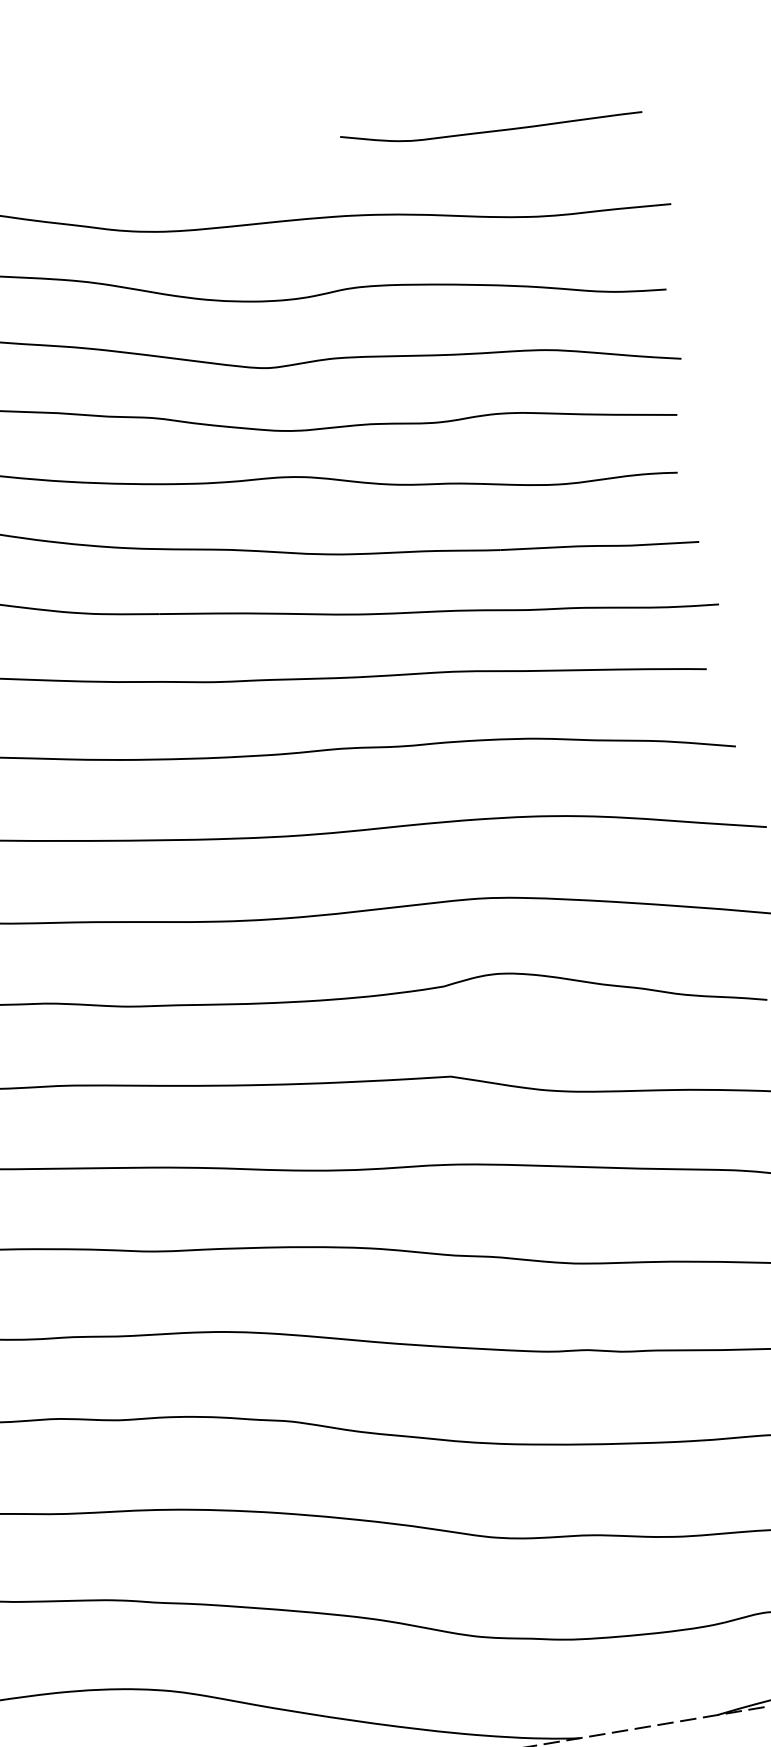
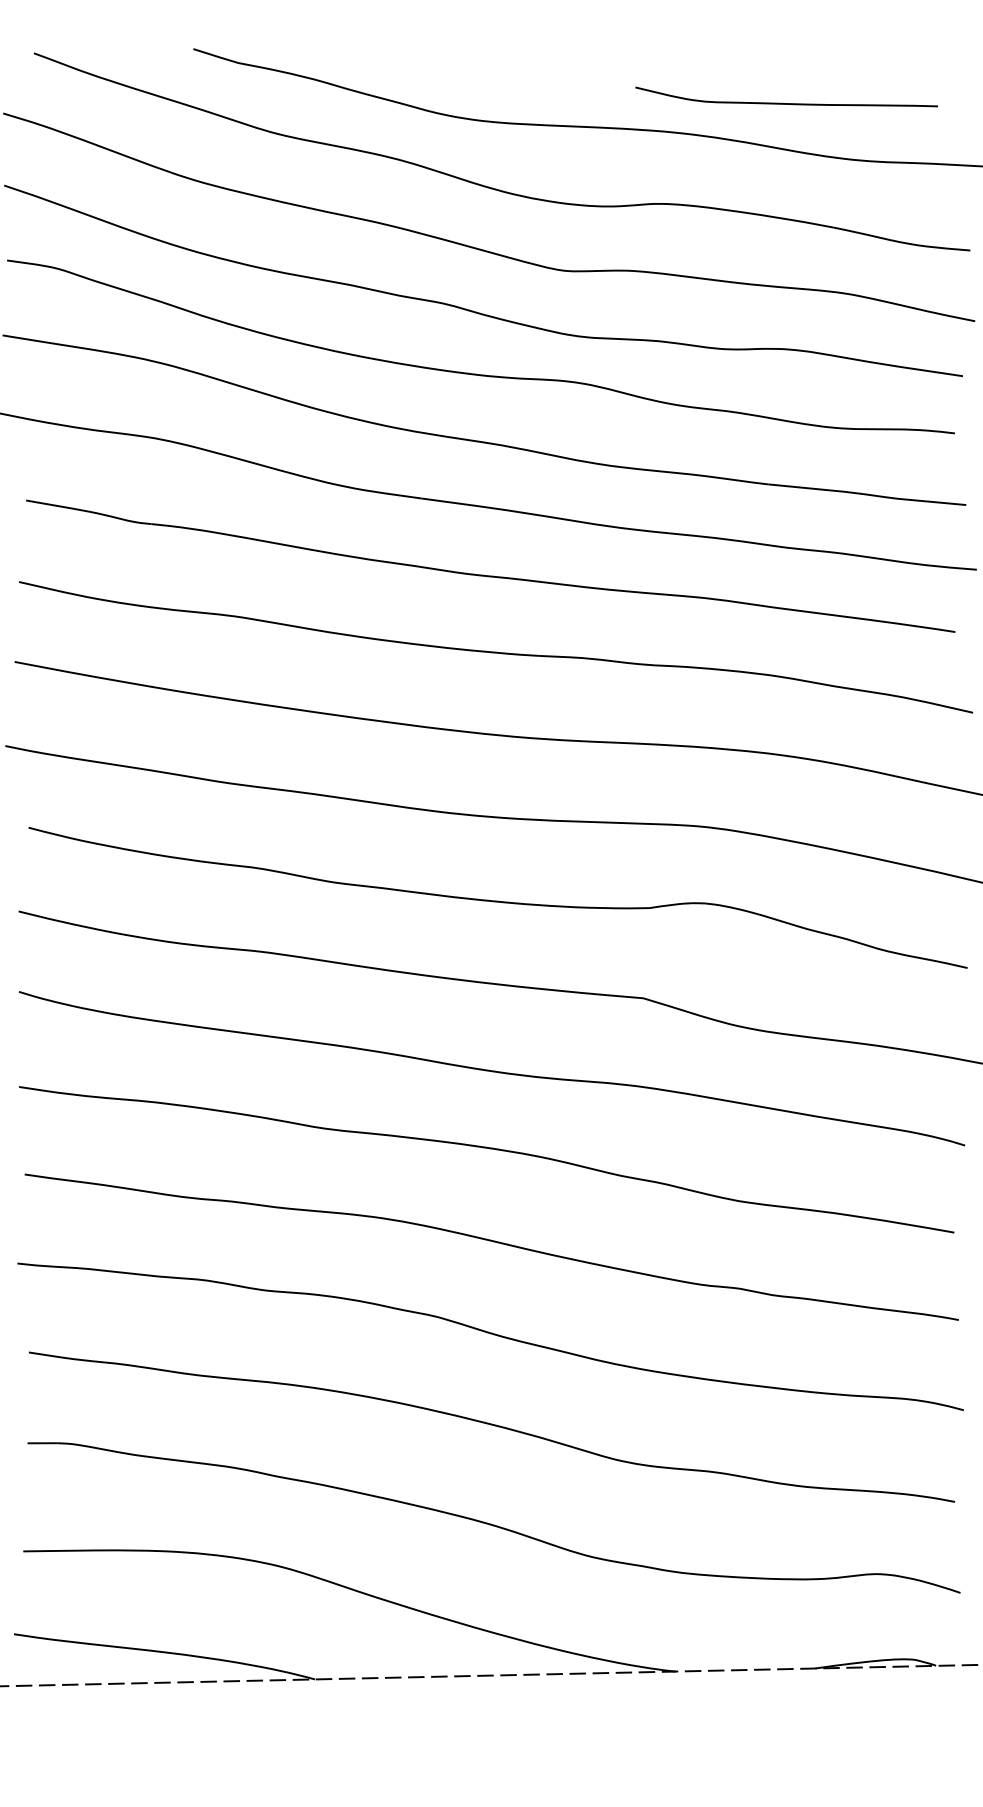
curve: (491, 131) -> (786, 103), moved

